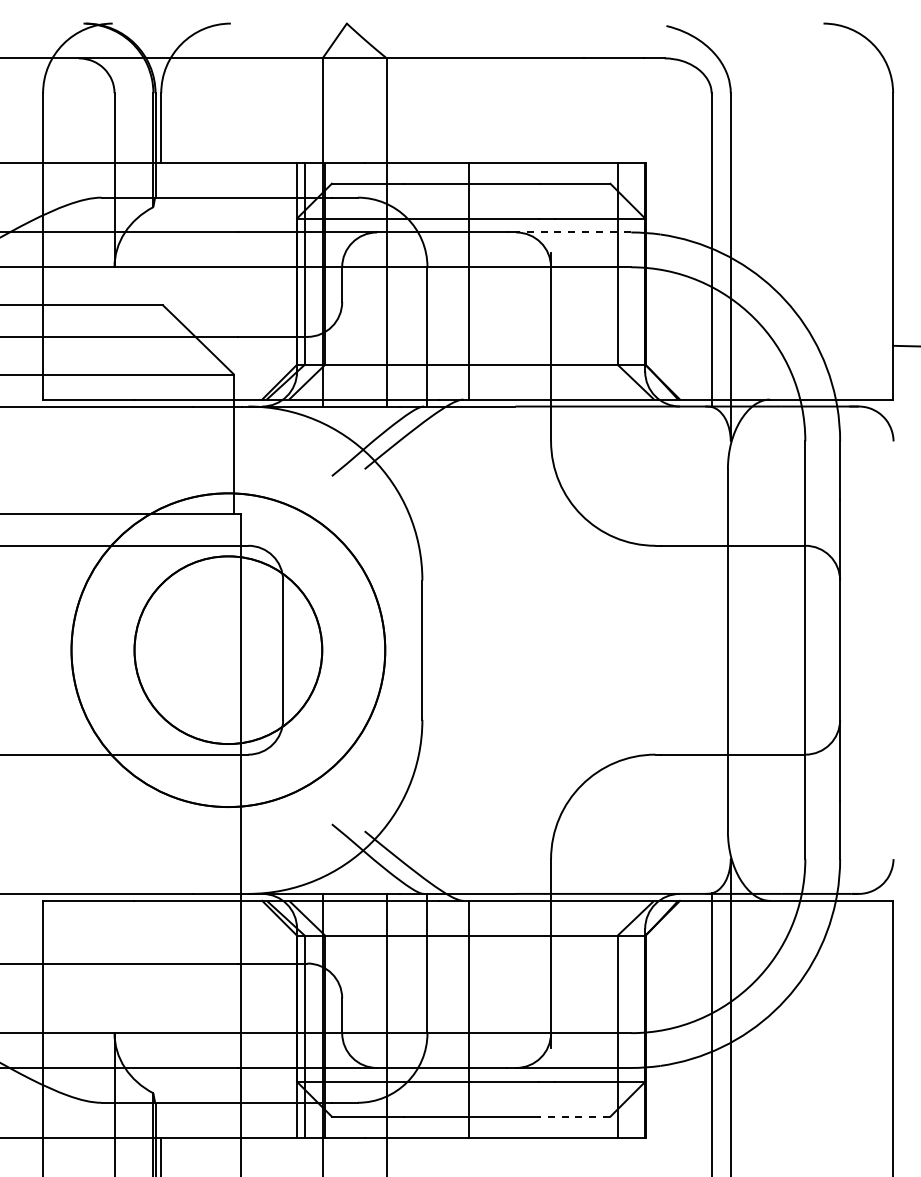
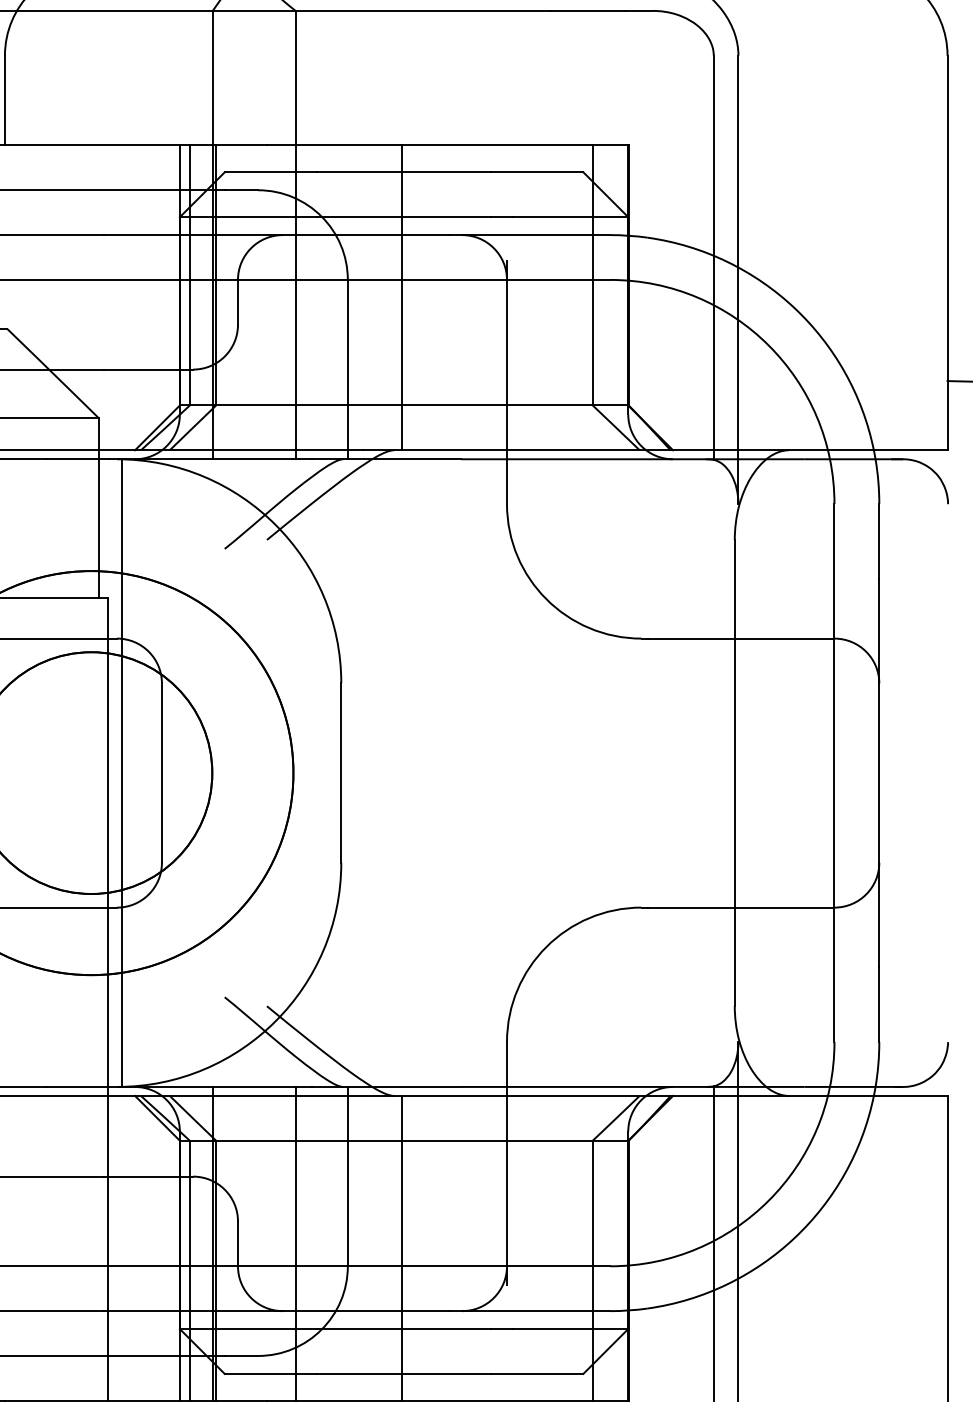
line: (573, 232) -> (535, 235), dashed -> solid
line: (251, 649) -> (121, 772), added
line: (574, 1116) -> (537, 1373), dashed -> solid

